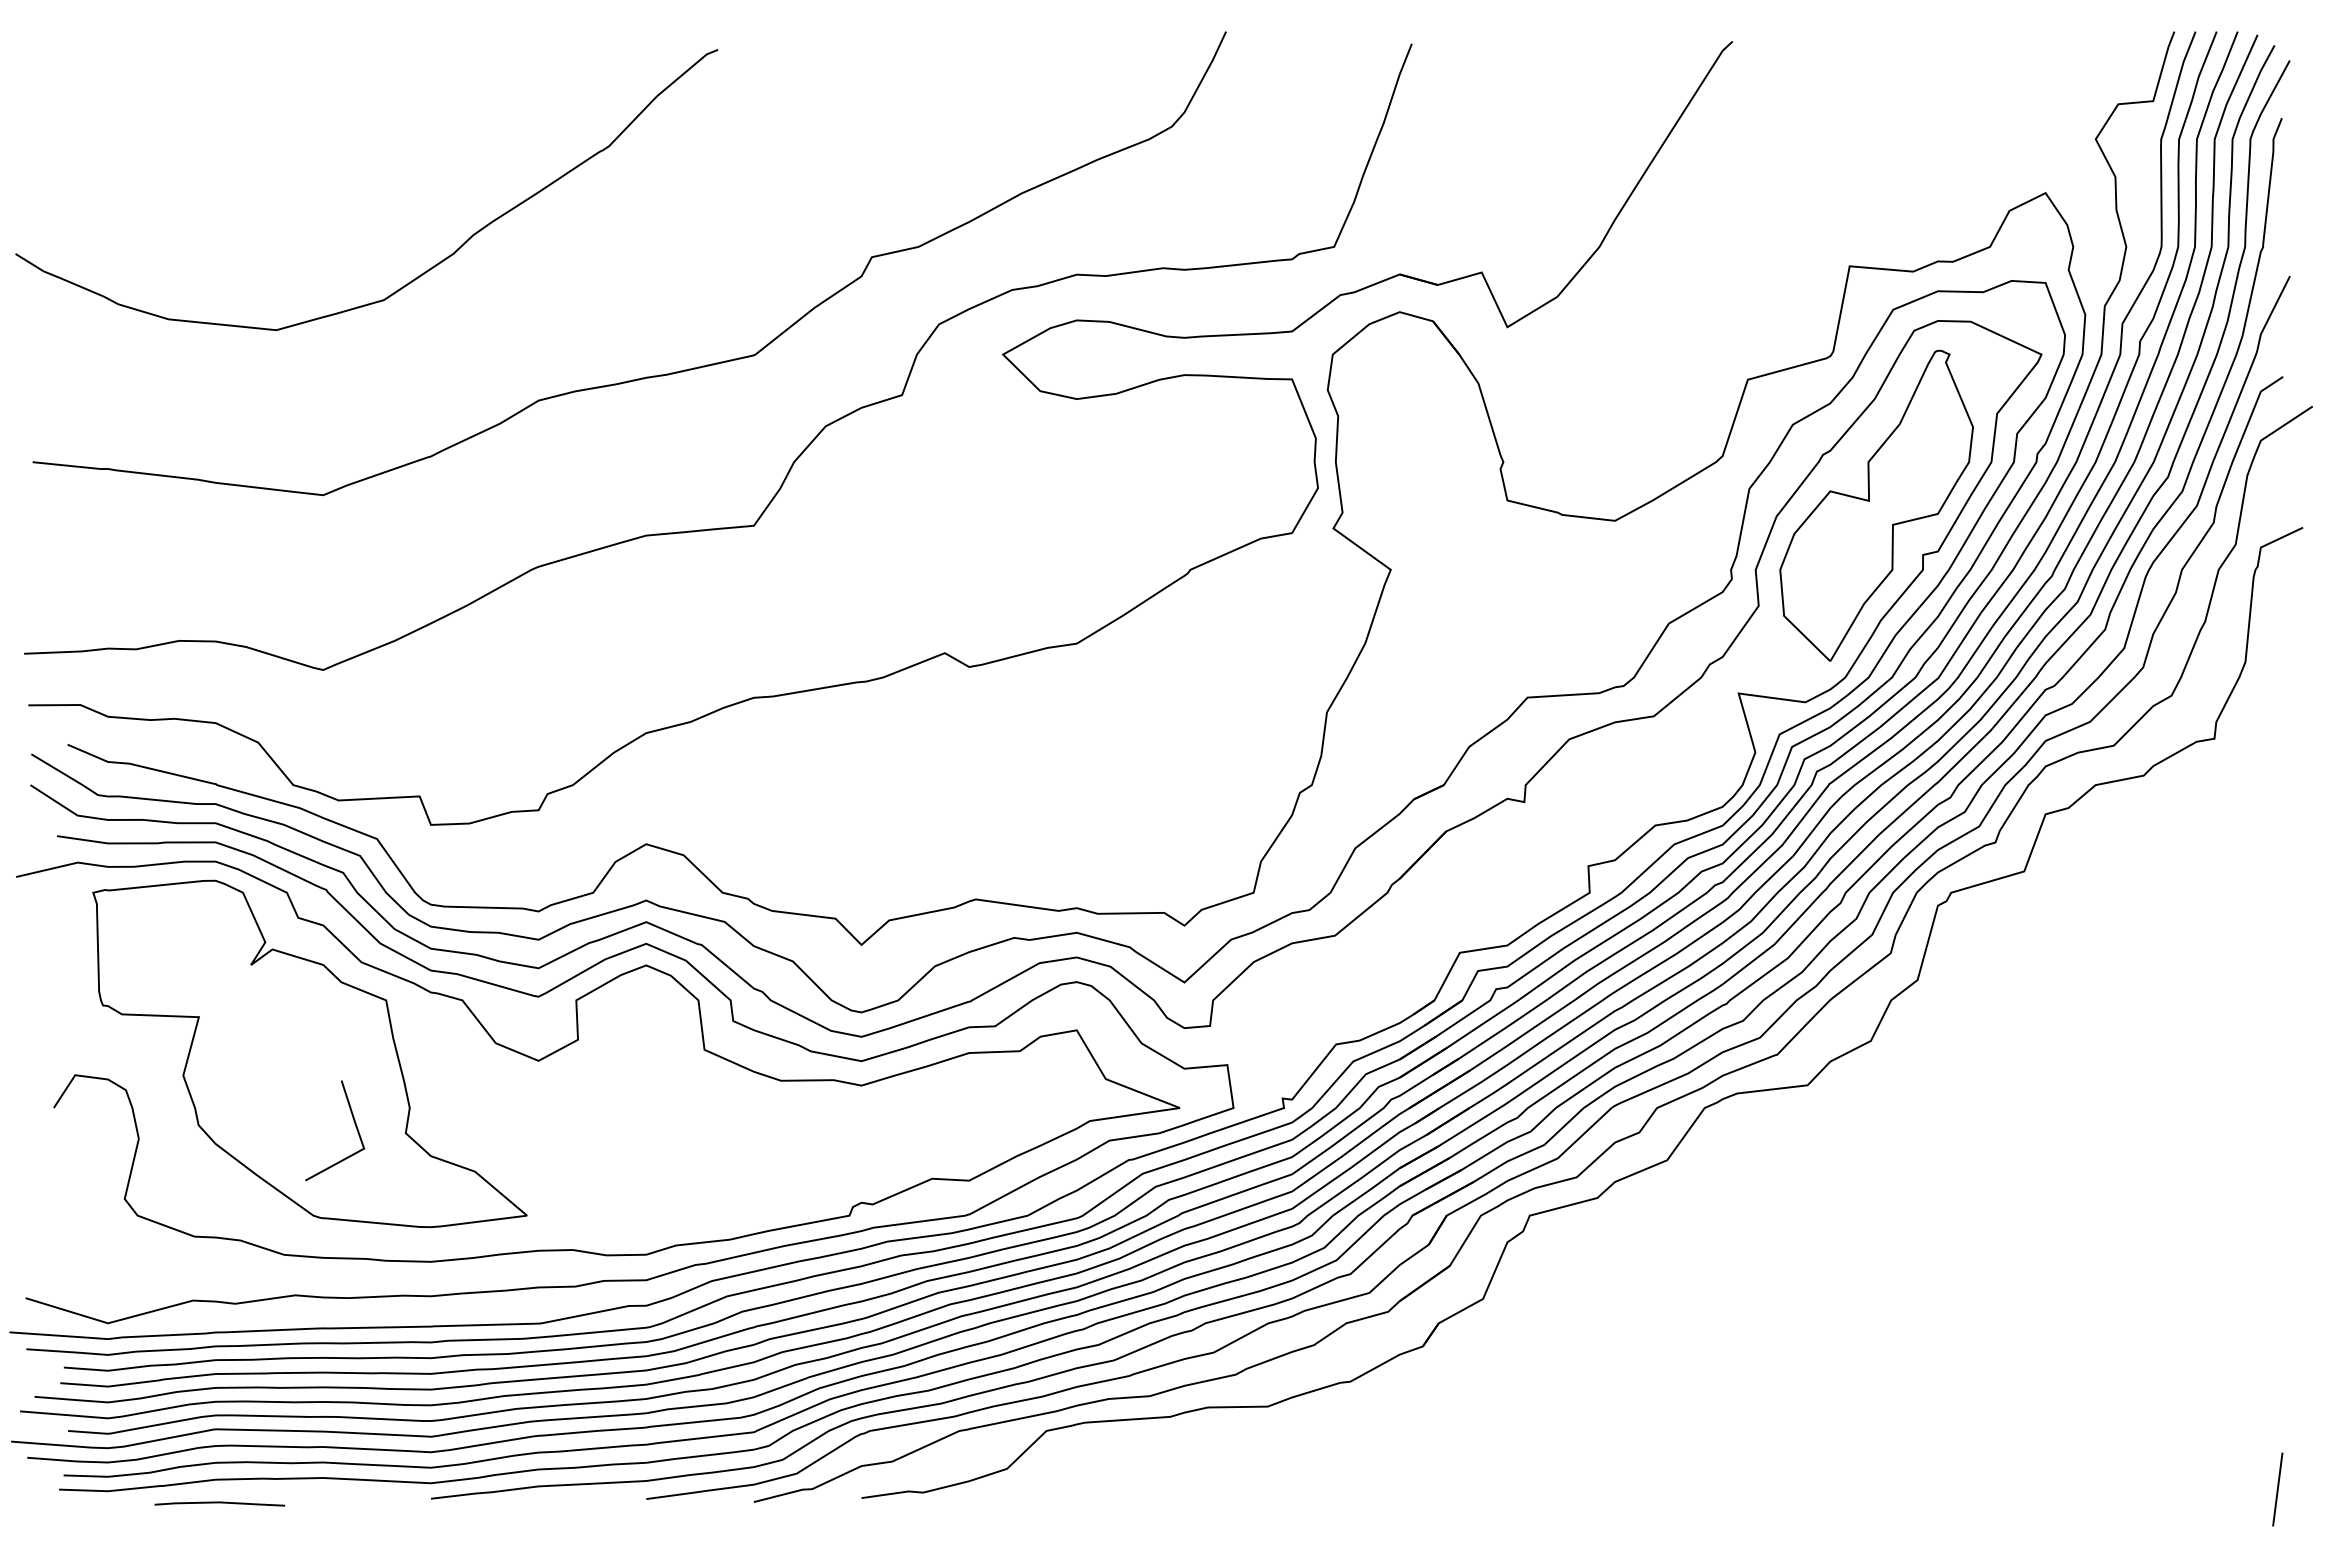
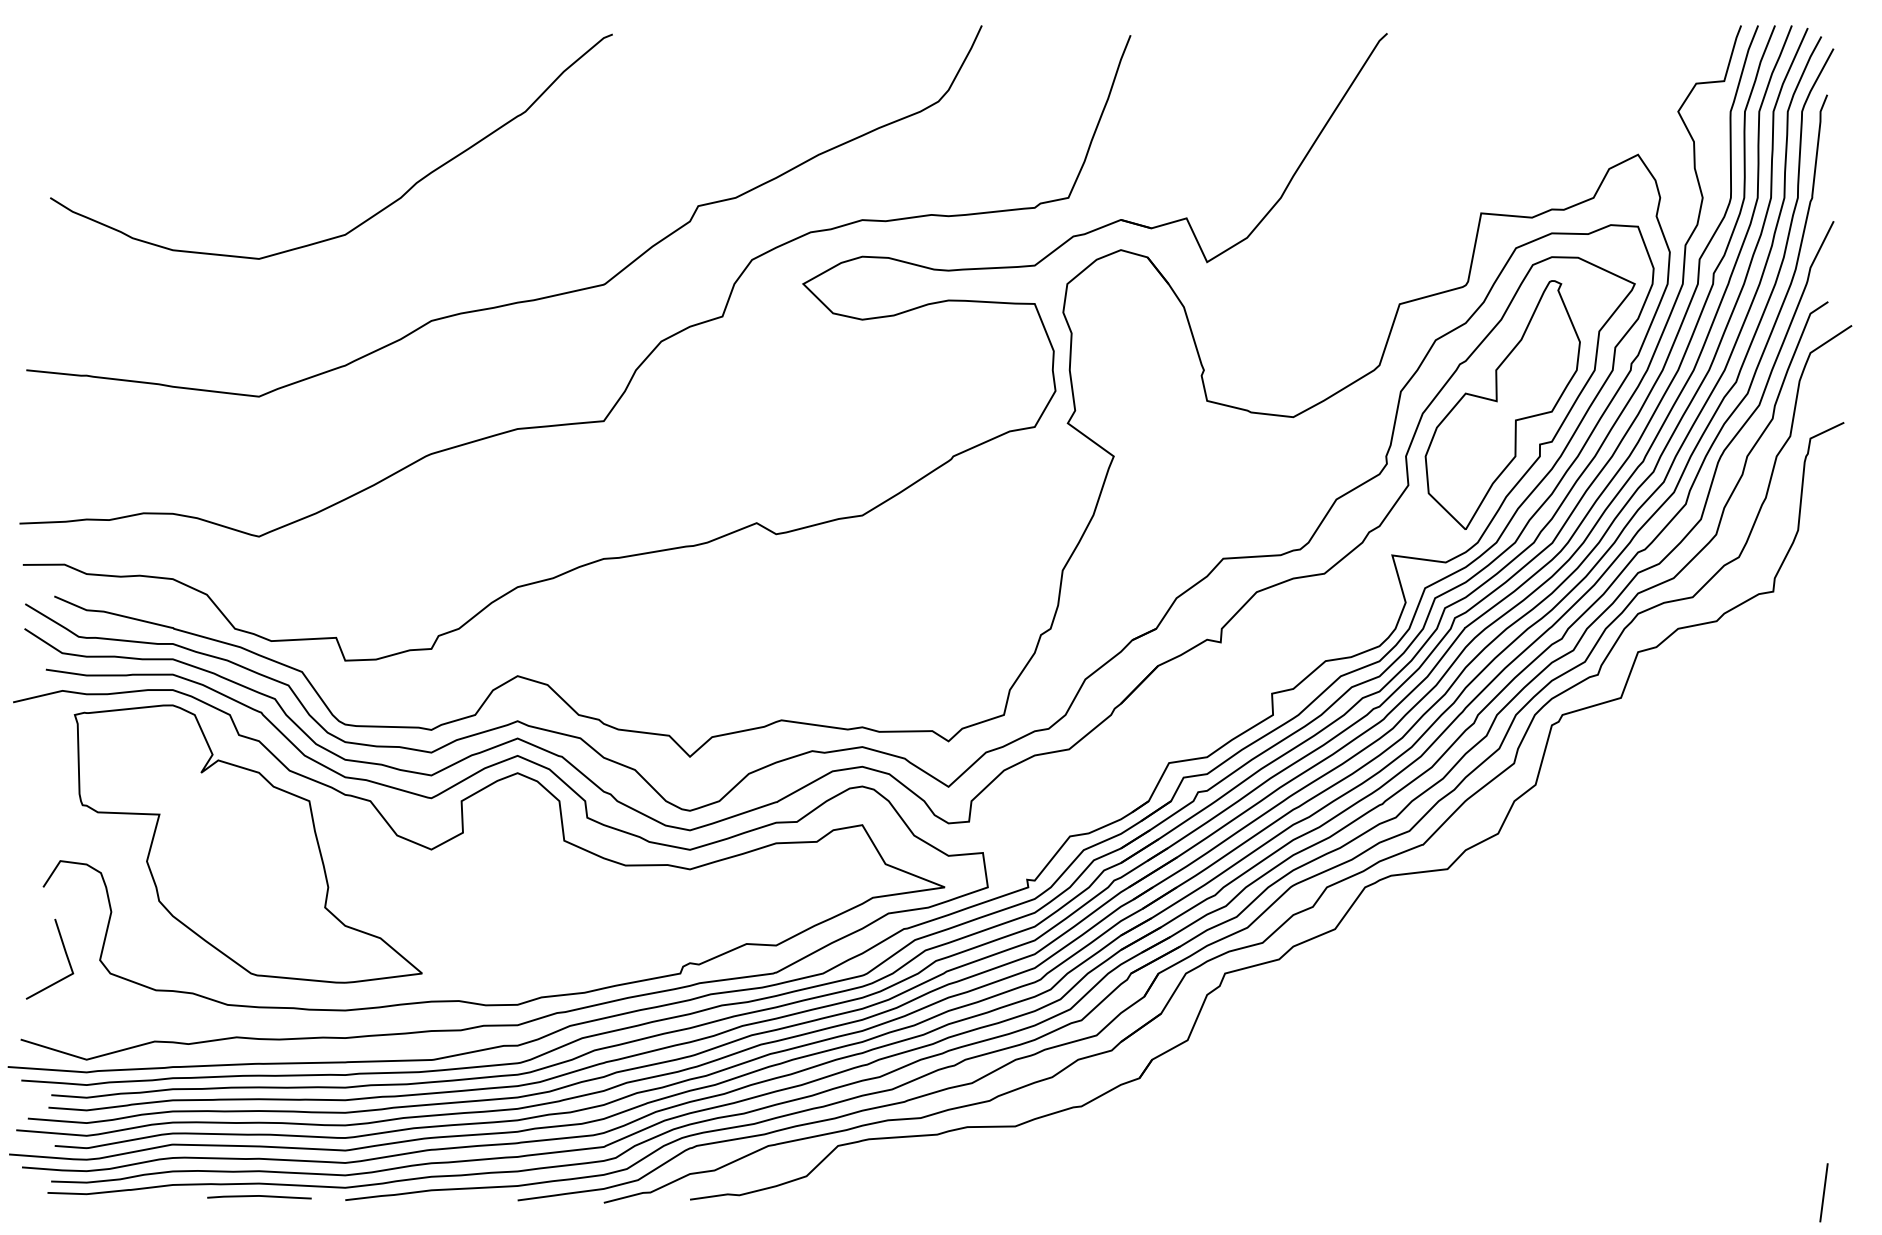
curve: (420, 274) -> (374, 214), moved
line: (354, 1124) -> (65, 954), moved
line: (219, 1503) -> (259, 1196), moved

